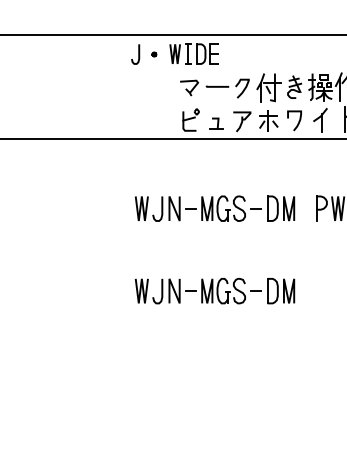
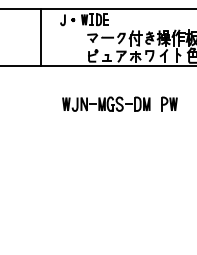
line: (96, 86) -> (41, 37), added
part: (215, 289) -> (106, 148), removed

